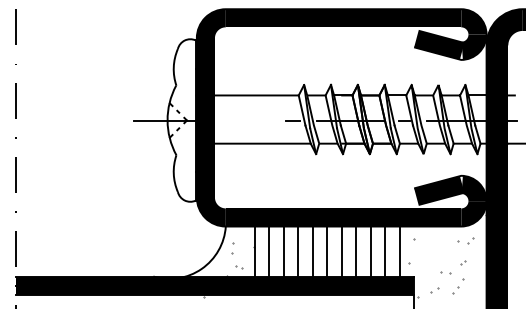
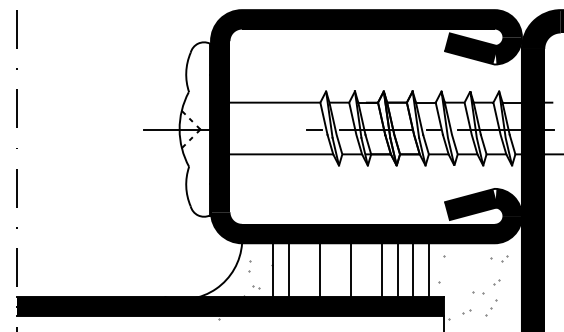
line: (283, 251) -> (303, 270), removed
line: (312, 251) -> (335, 270), removed
line: (341, 251) -> (366, 270), removed

